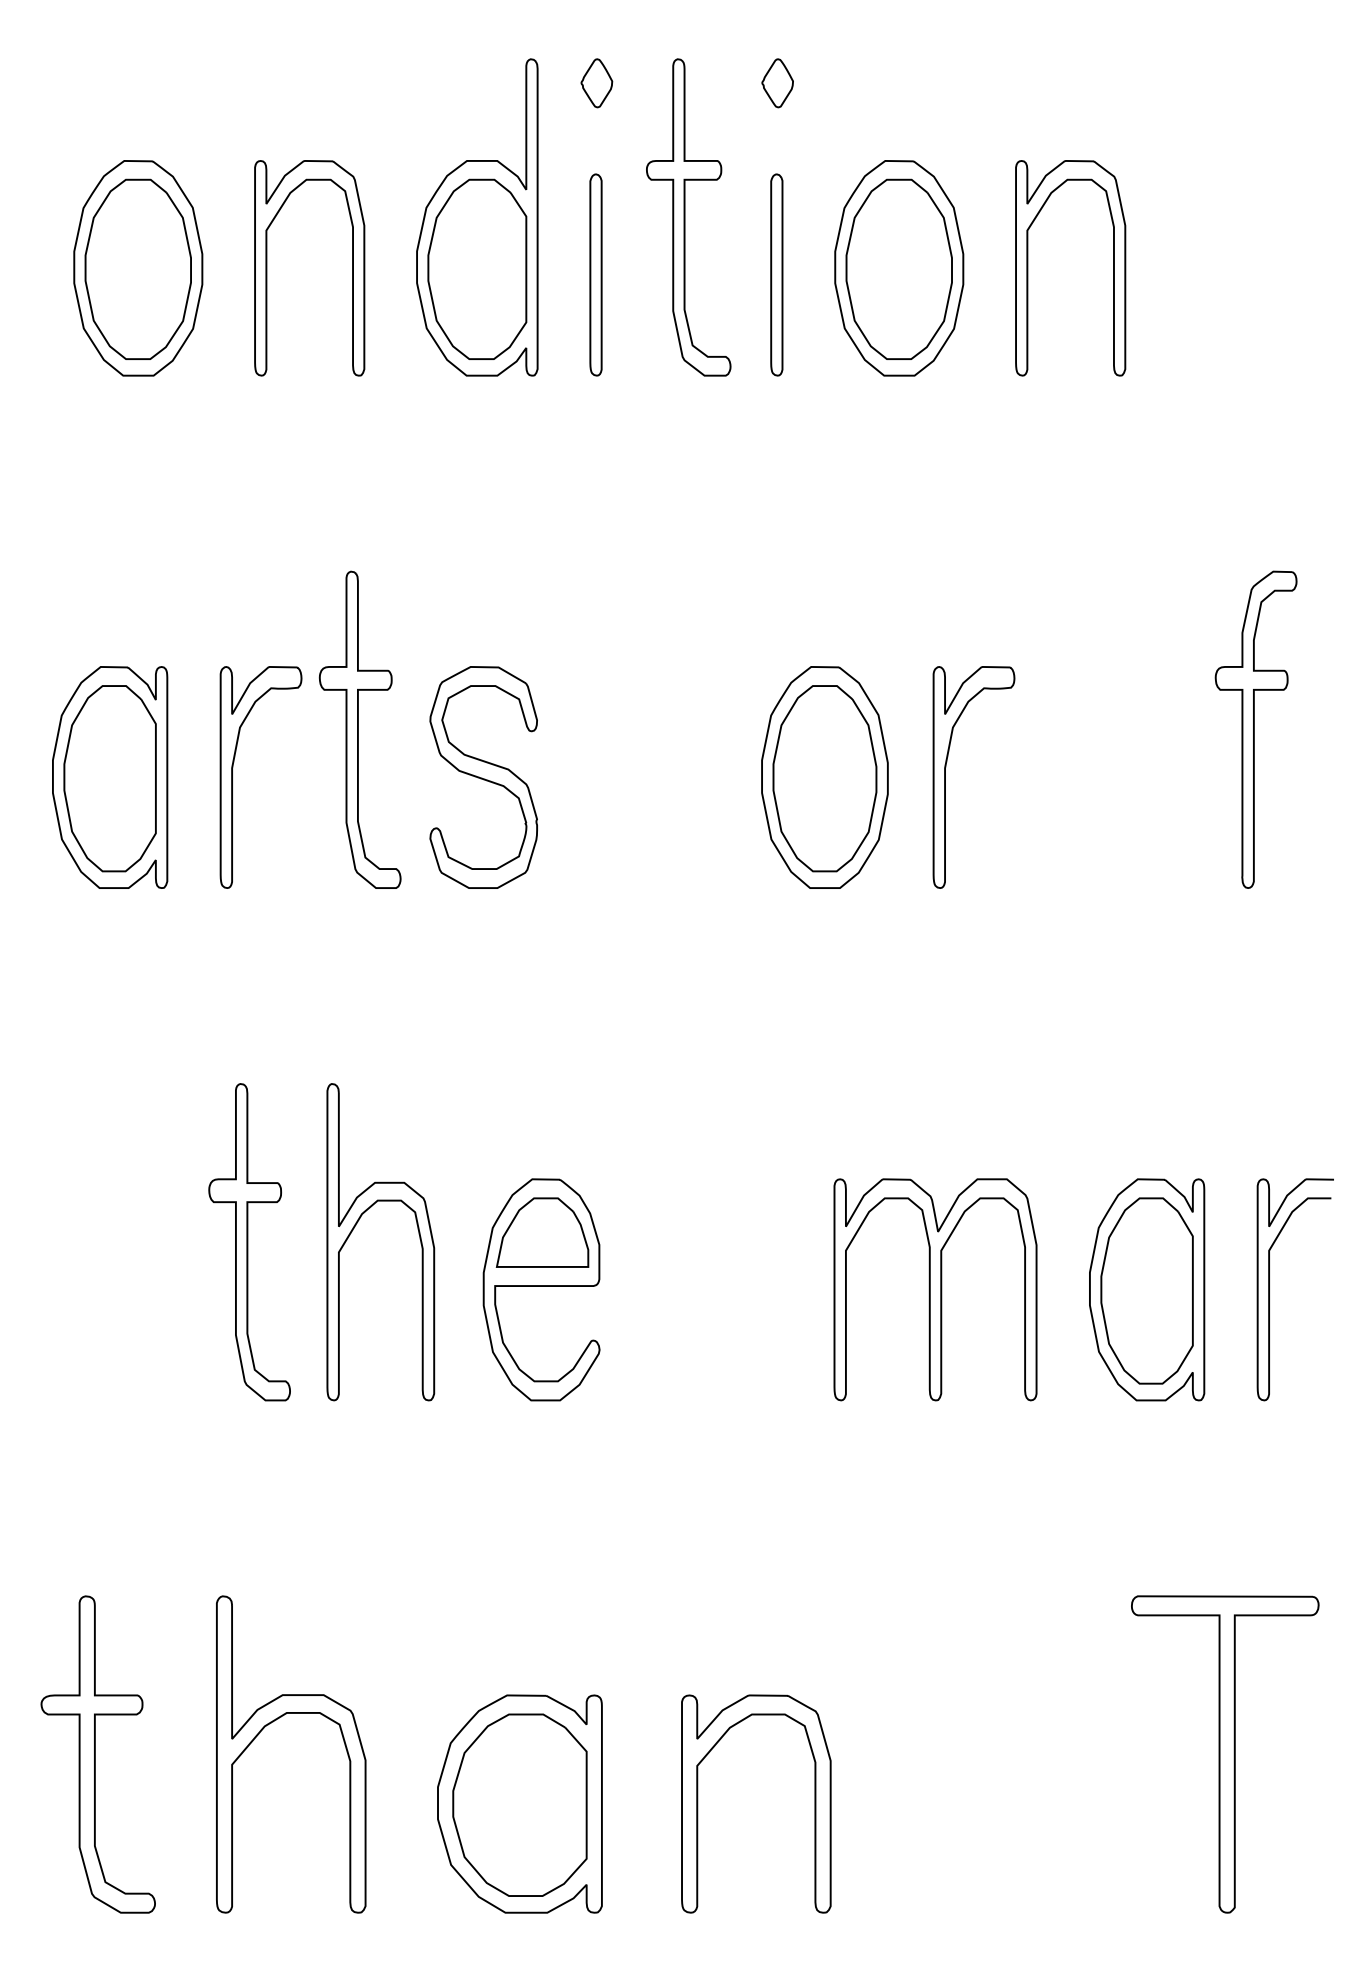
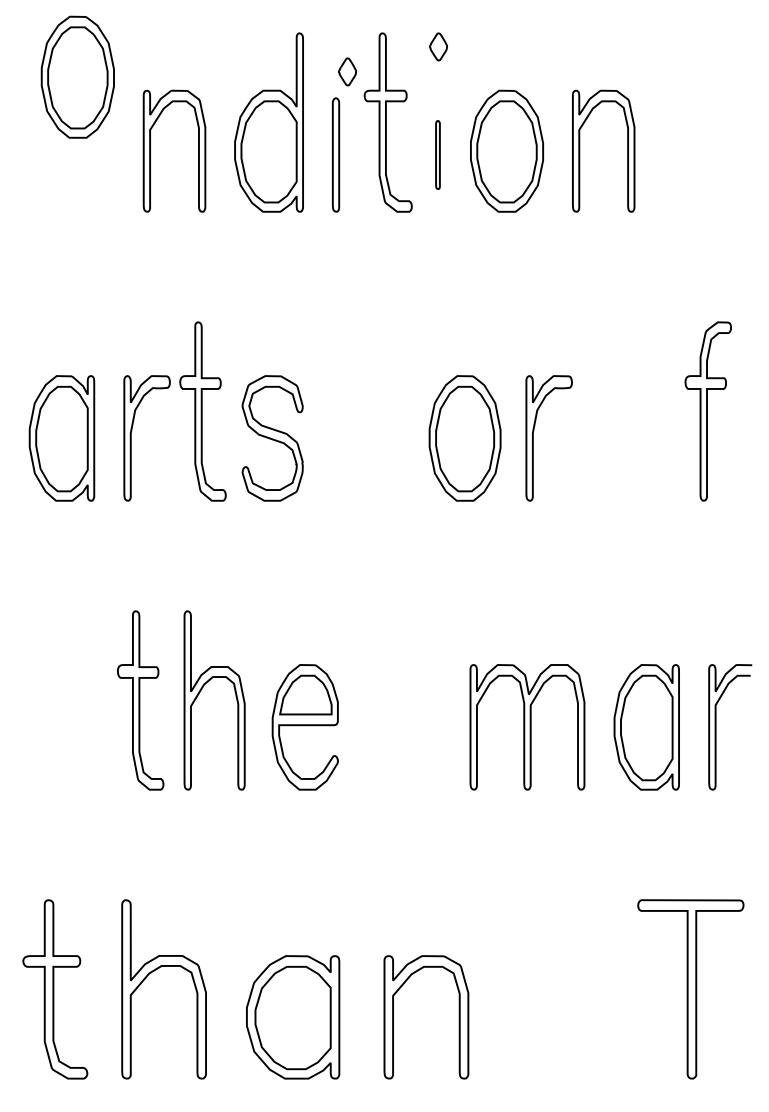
curve: (586, 77) -> (341, 68), moved
part: (137, 266) -> (77, 76), moved
part: (775, 274) -> (437, 154), size x0.6

